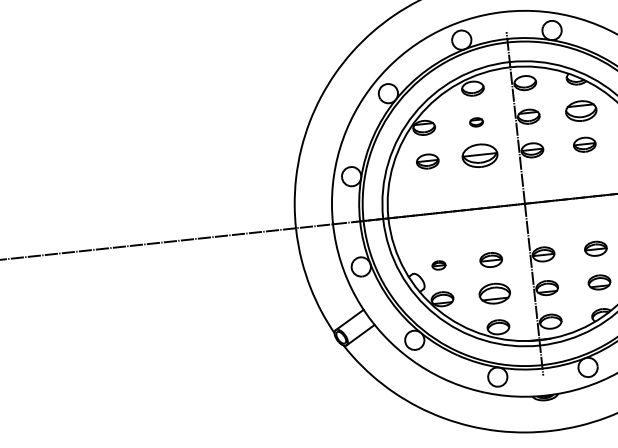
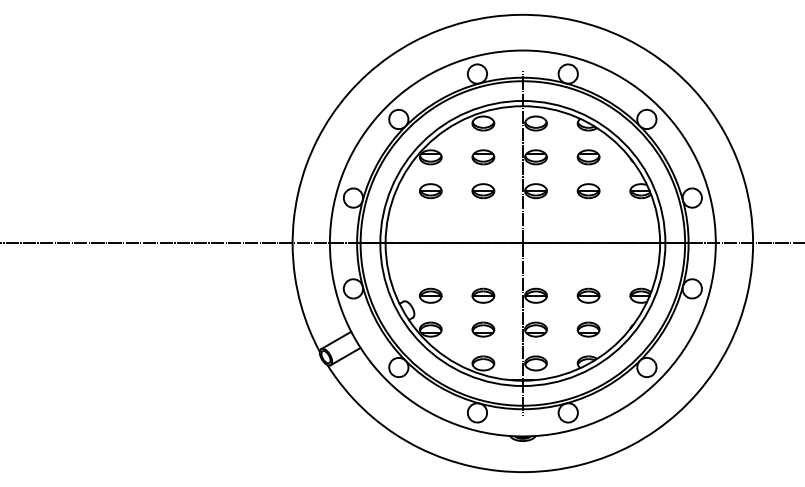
part: (581, 111) -> (588, 157), size x0.71
part: (476, 122) -> (483, 157), size x1.67
part: (480, 156) -> (483, 191), size x0.62
part: (438, 265) -> (430, 295), size x1.67
part: (494, 293) -> (483, 329), size x0.71

